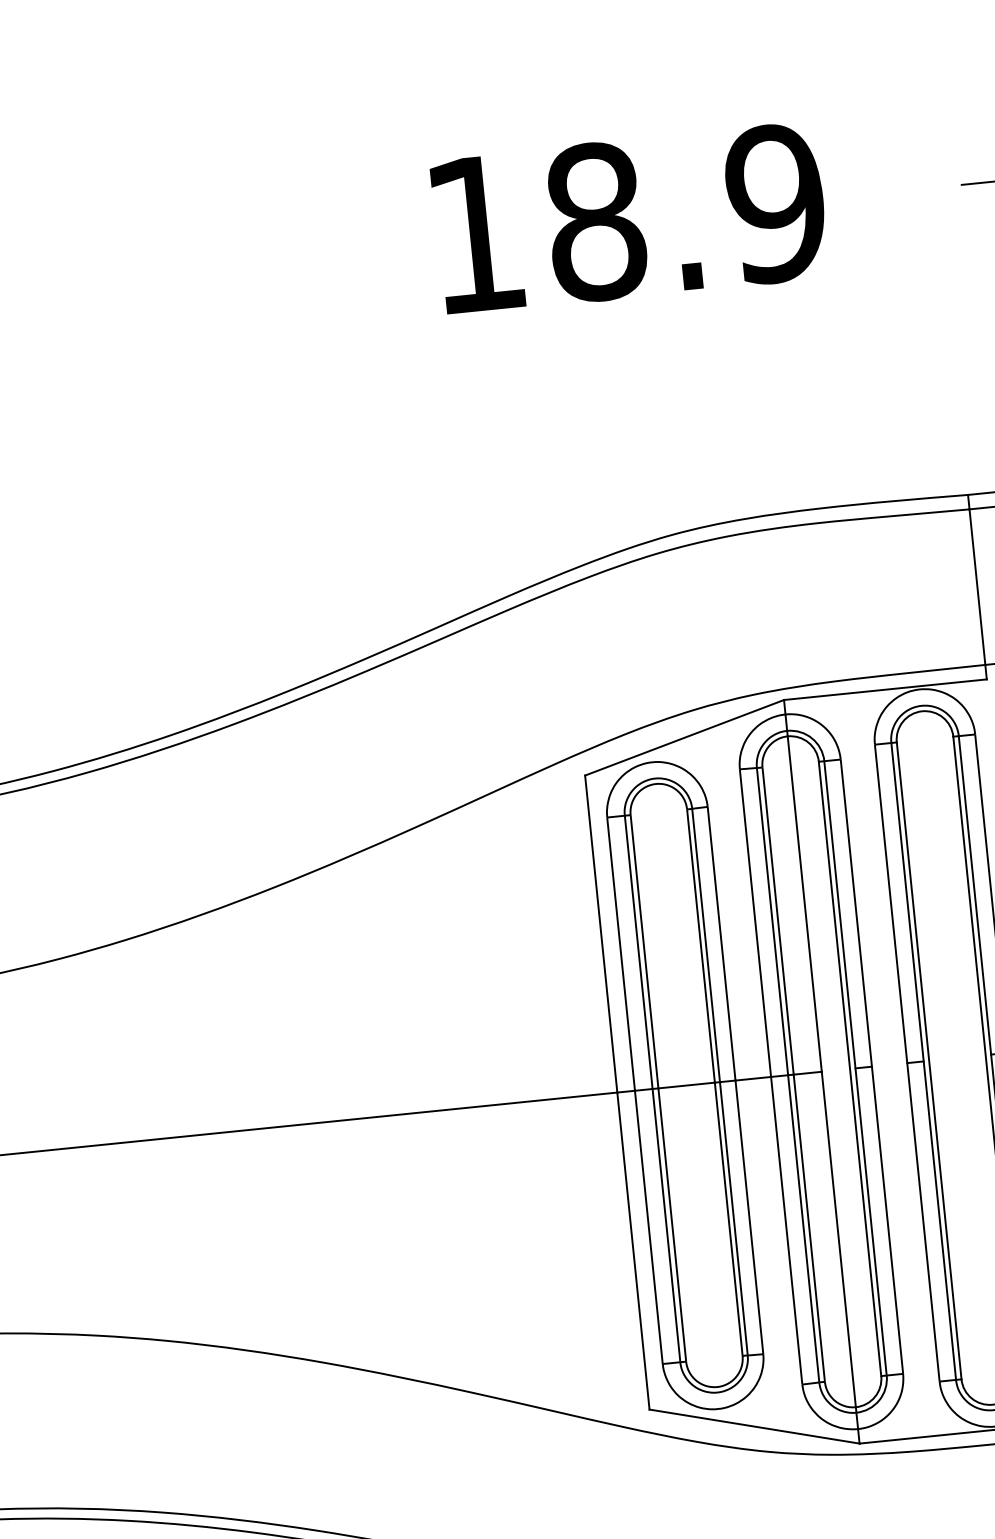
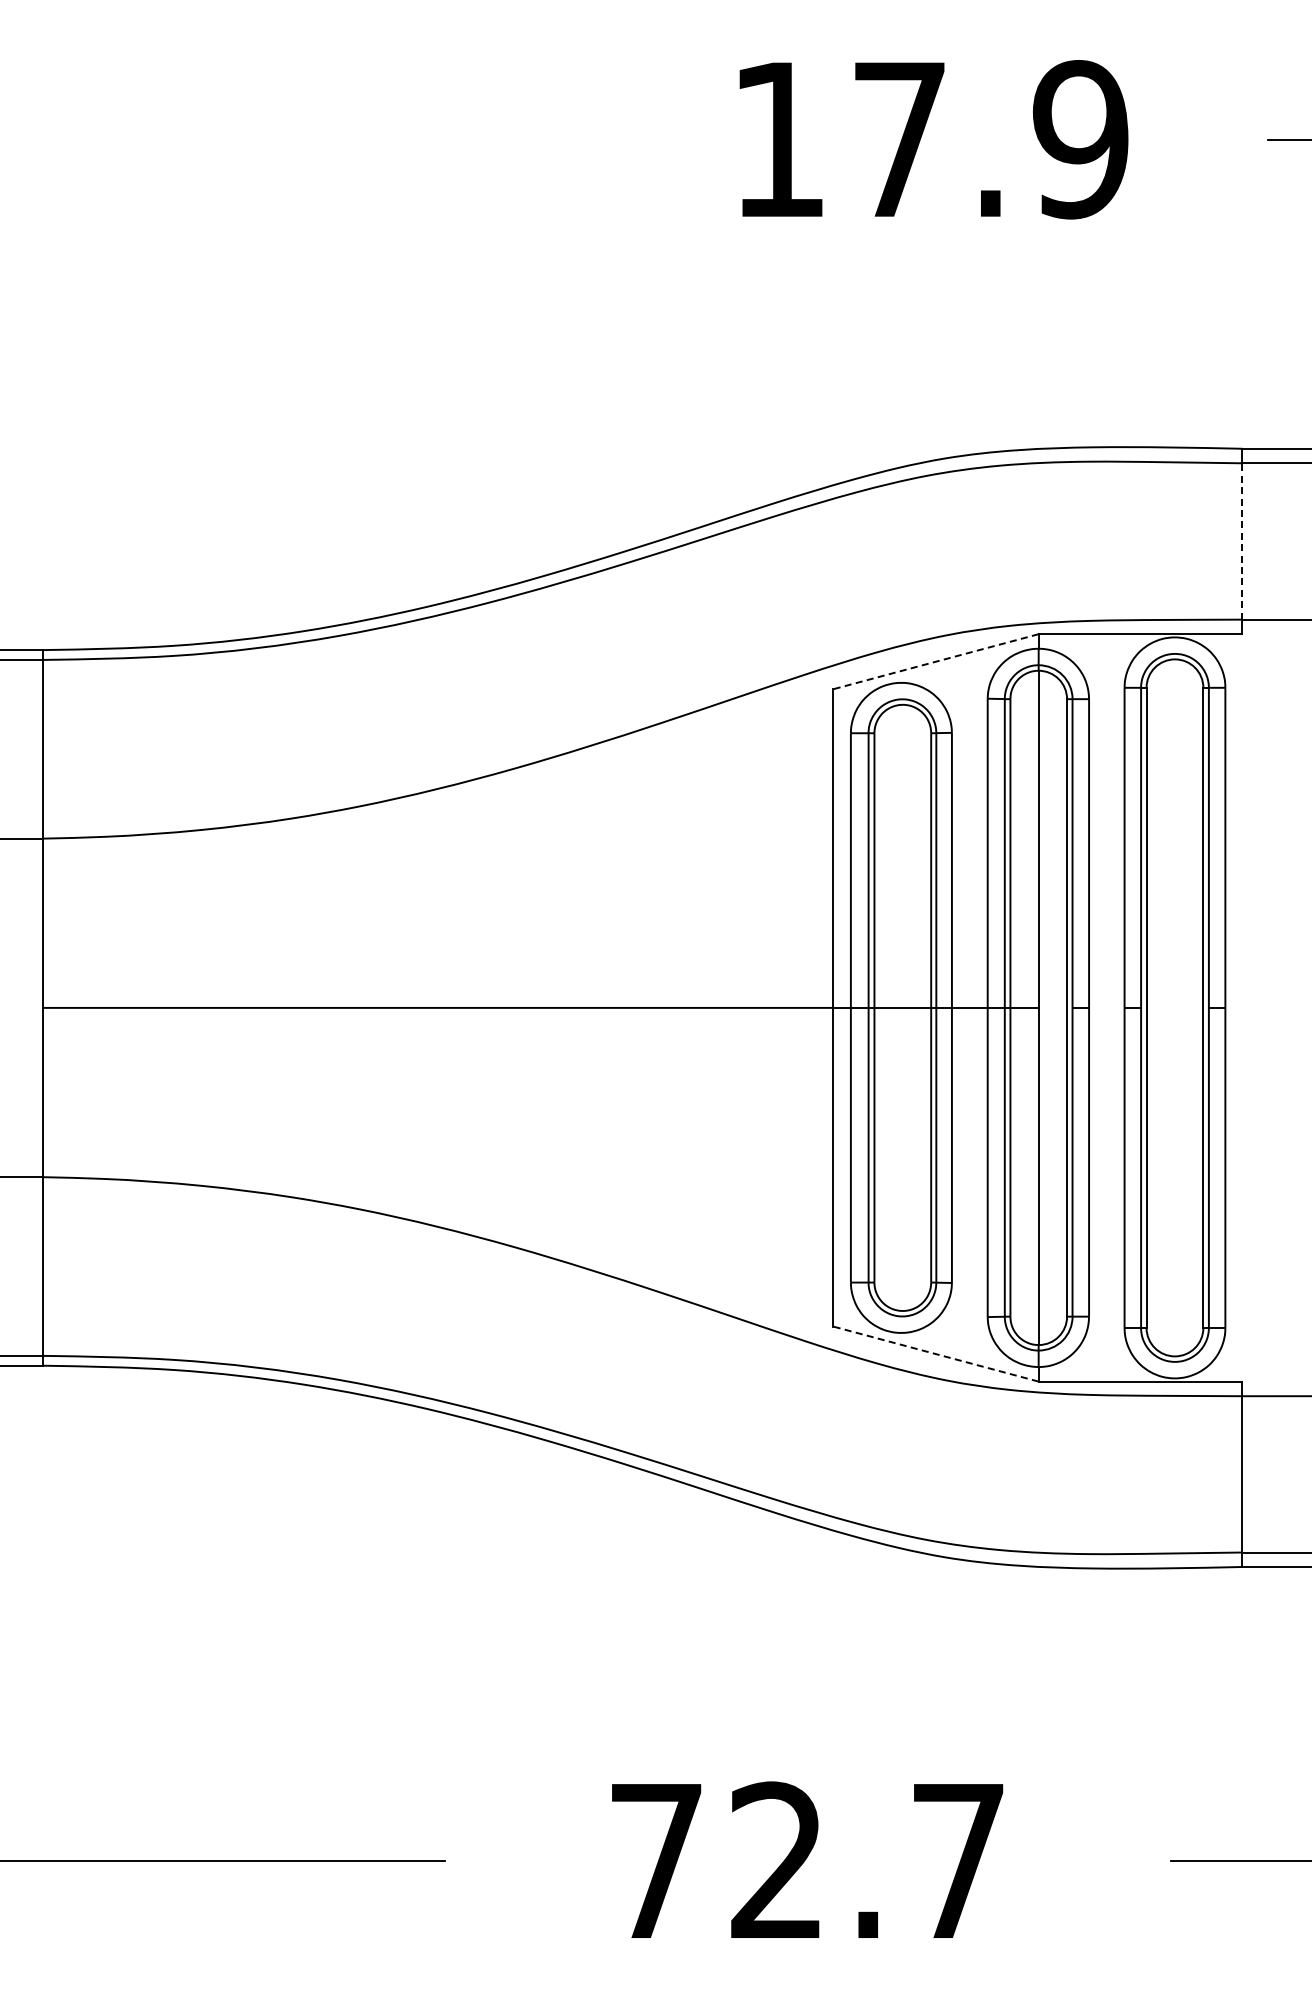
text: (595, 221) -> (899, 139), 18.9 -> 17.9
line: (977, 586) -> (1242, 540), solid -> dashed
line: (684, 737) -> (935, 661), solid -> dashed
line: (754, 1426) -> (935, 1353), solid -> dashed

